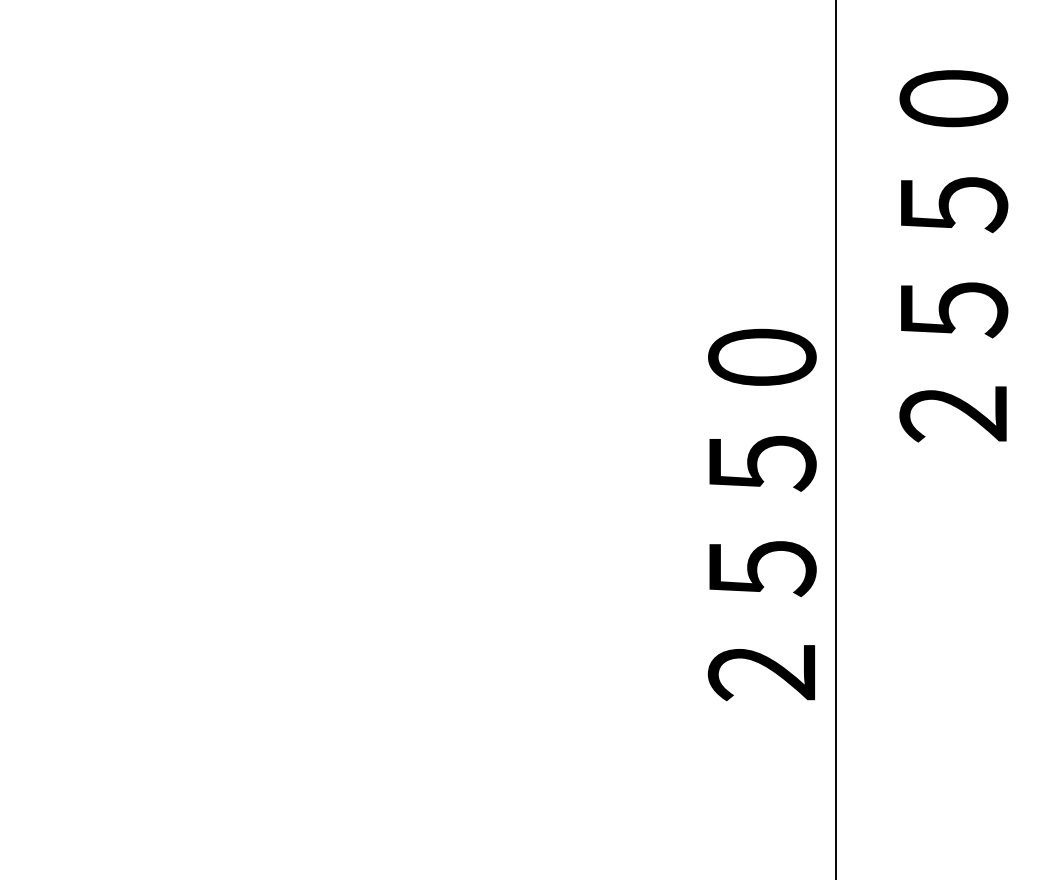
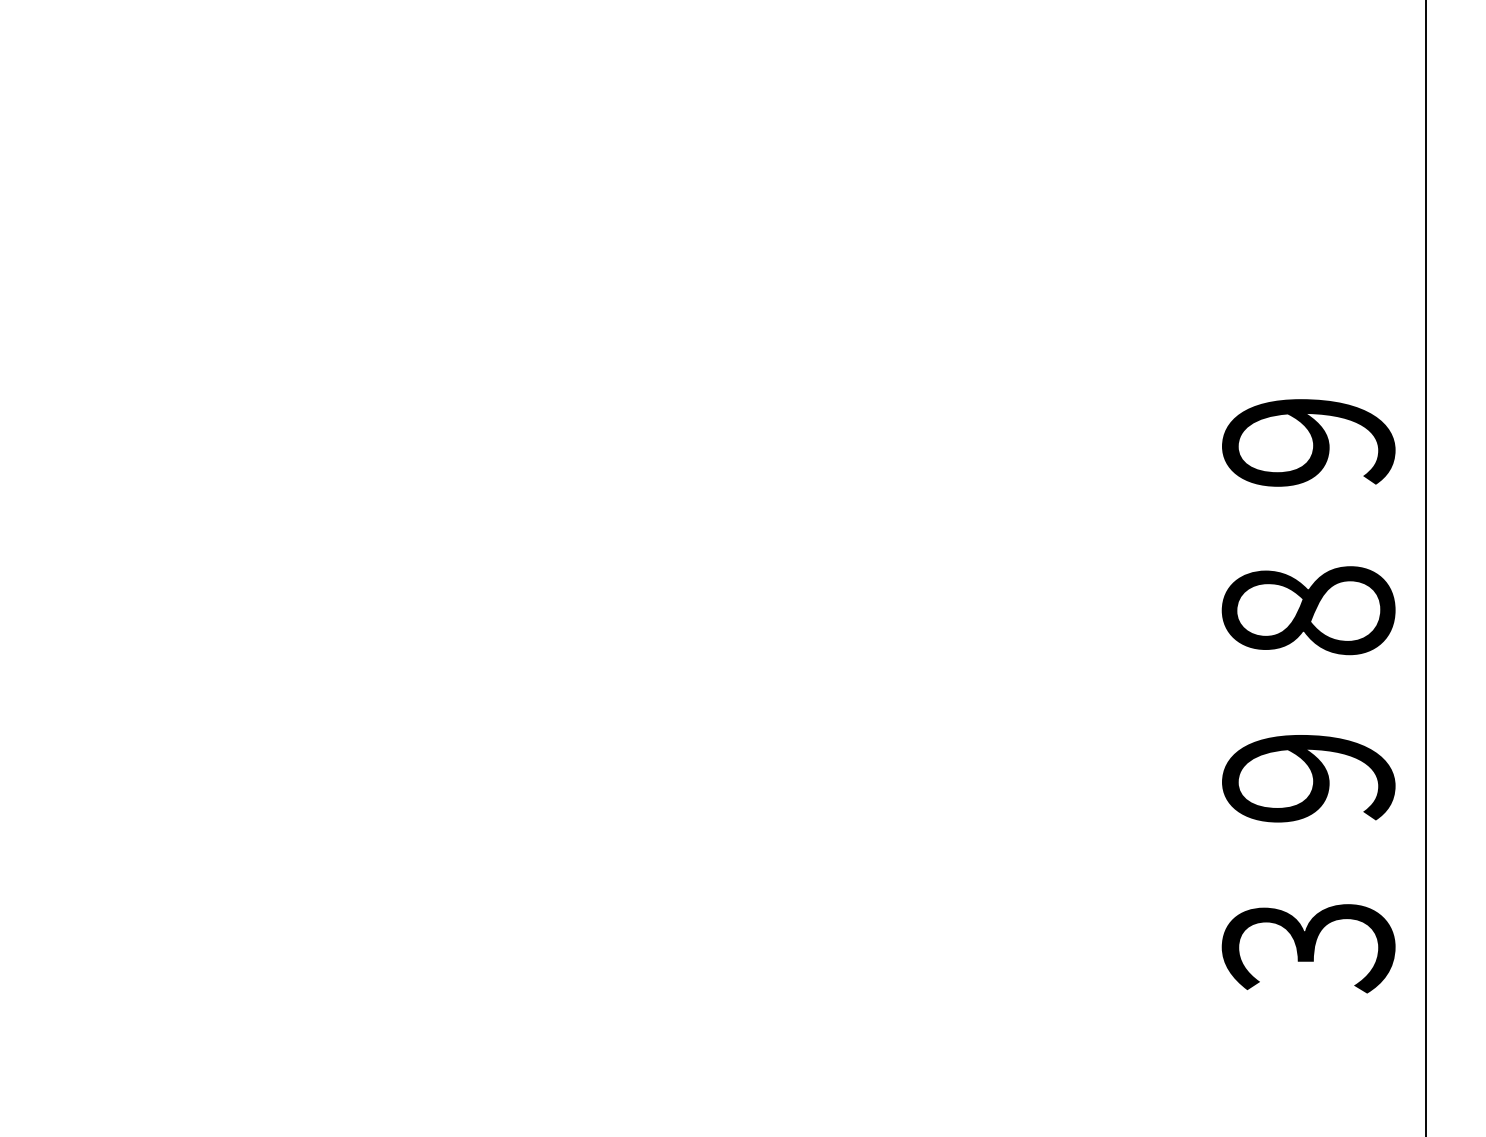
text: (761, 515) -> (1307, 694), ２５５０ -> ３９８９

